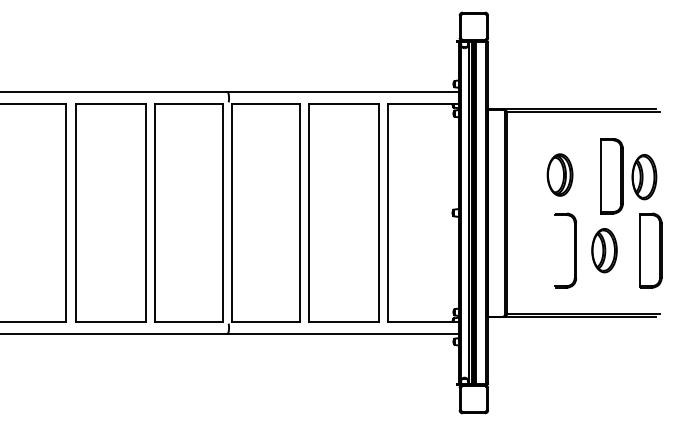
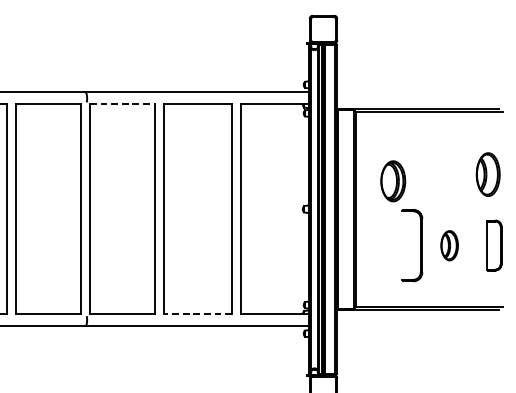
line: (265, 104) -> (122, 104), solid -> dashed
part: (559, 174) -> (392, 180), moved
part: (611, 176) -> (456, 174), removed
part: (604, 250) -> (449, 245), size x0.7
part: (650, 250) -> (494, 245), size x0.7
line: (343, 321) -> (197, 314), solid -> dashed

